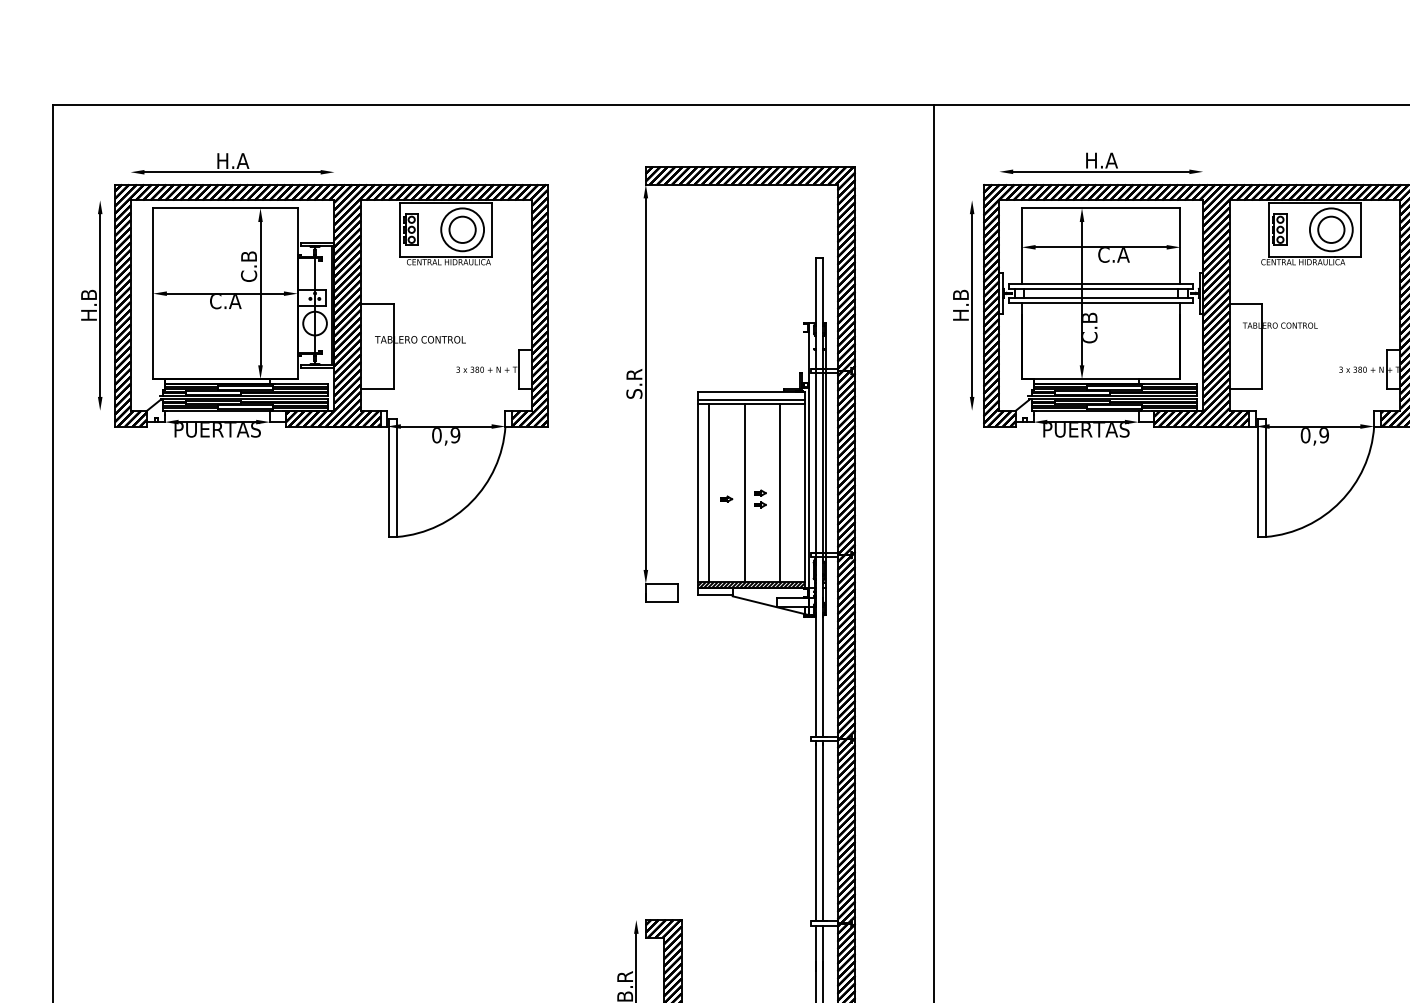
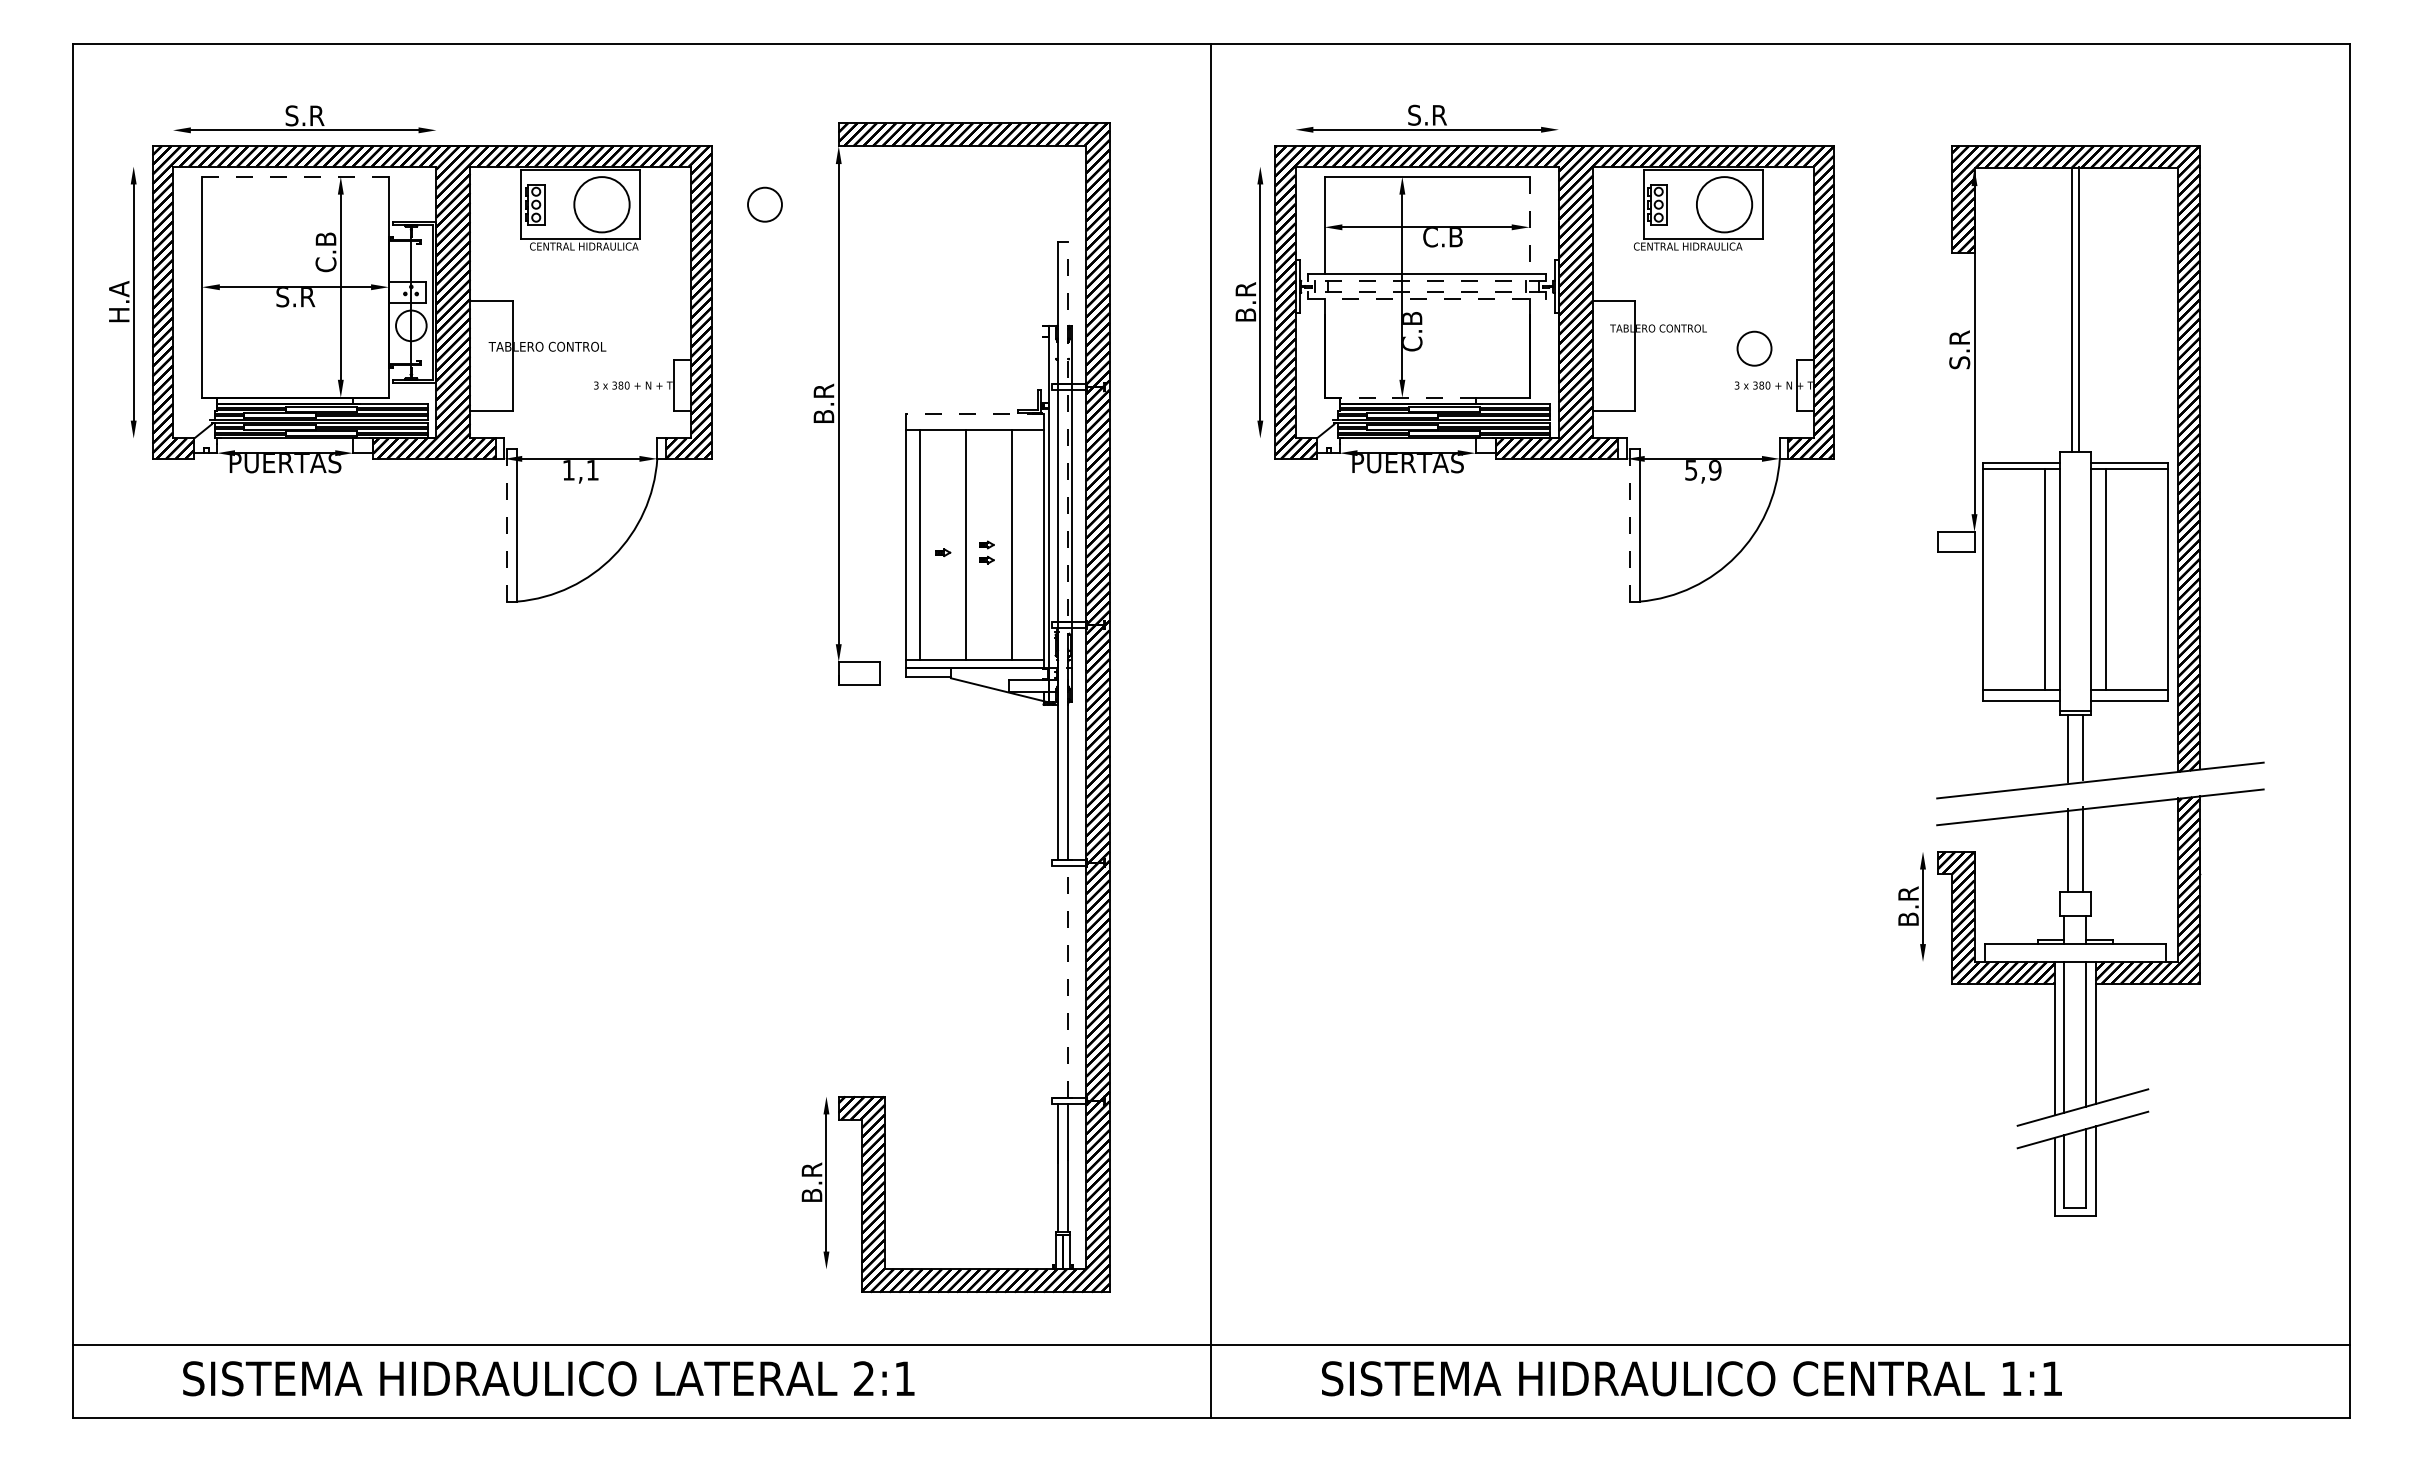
text: (233, 160) -> (305, 115), H.A -> S.R
text: (1101, 160) -> (1427, 114), H.A -> S.R
line: (225, 207) -> (295, 176), solid -> dashed
circle: (462, 229) -> (764, 204), moved
circle: (1331, 229) -> (1754, 348), moved
line: (1180, 245) -> (1529, 225), solid -> dashed
text: (1123, 255) -> (1455, 237), C.A -> C.B
line: (1101, 289) -> (1427, 281), solid -> dashed
text: (89, 294) -> (119, 288), H.B -> H.A
line: (1101, 297) -> (1427, 292), solid -> dashed
text: (225, 301) -> (295, 297), C.A -> S.R
line: (1101, 303) -> (1427, 299), solid -> dashed
text: (960, 305) -> (1245, 302), H.B -> B.R
line: (1080, 379) -> (1400, 397), solid -> dashed
text: (634, 383) -> (823, 403), S.R -> B.R
line: (750, 392) -> (974, 414), solid -> dashed
line: (750, 399) -> (974, 424), removed
line: (822, 416) -> (1067, 445), solid -> dashed
text: (445, 435) -> (580, 470), 0,9 -> 1,1
text: (1305, 435) -> (1691, 470), 0,9 -> 5,9
line: (389, 478) -> (507, 525), solid -> dashed
line: (1257, 478) -> (1629, 525), solid -> dashed
hatch: (750, 584) -> (974, 663), removed
line: (815, 830) -> (1058, 981), removed
line: (822, 830) -> (1067, 981), solid -> dashed

